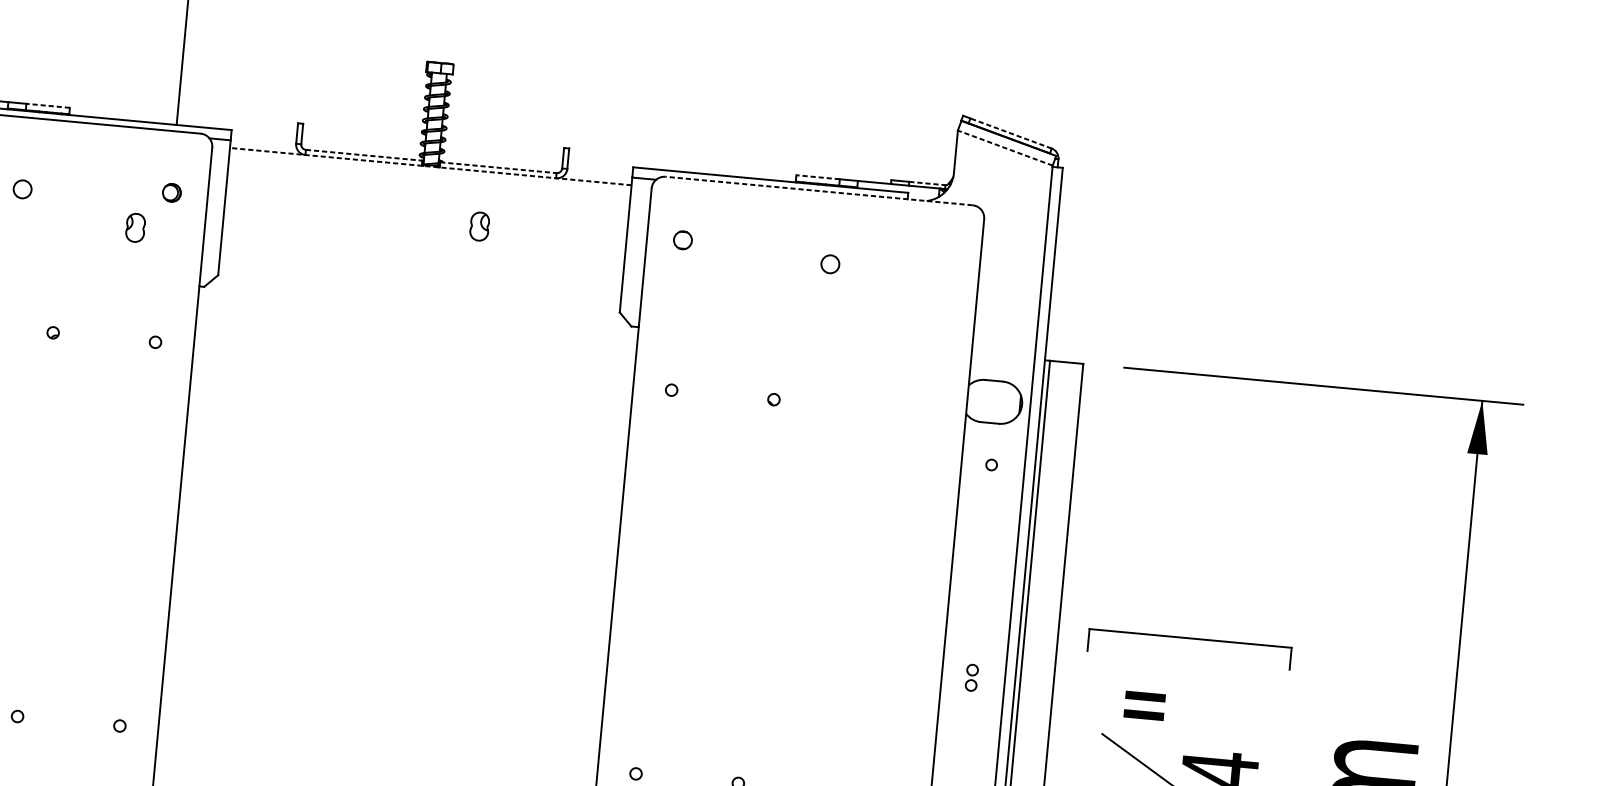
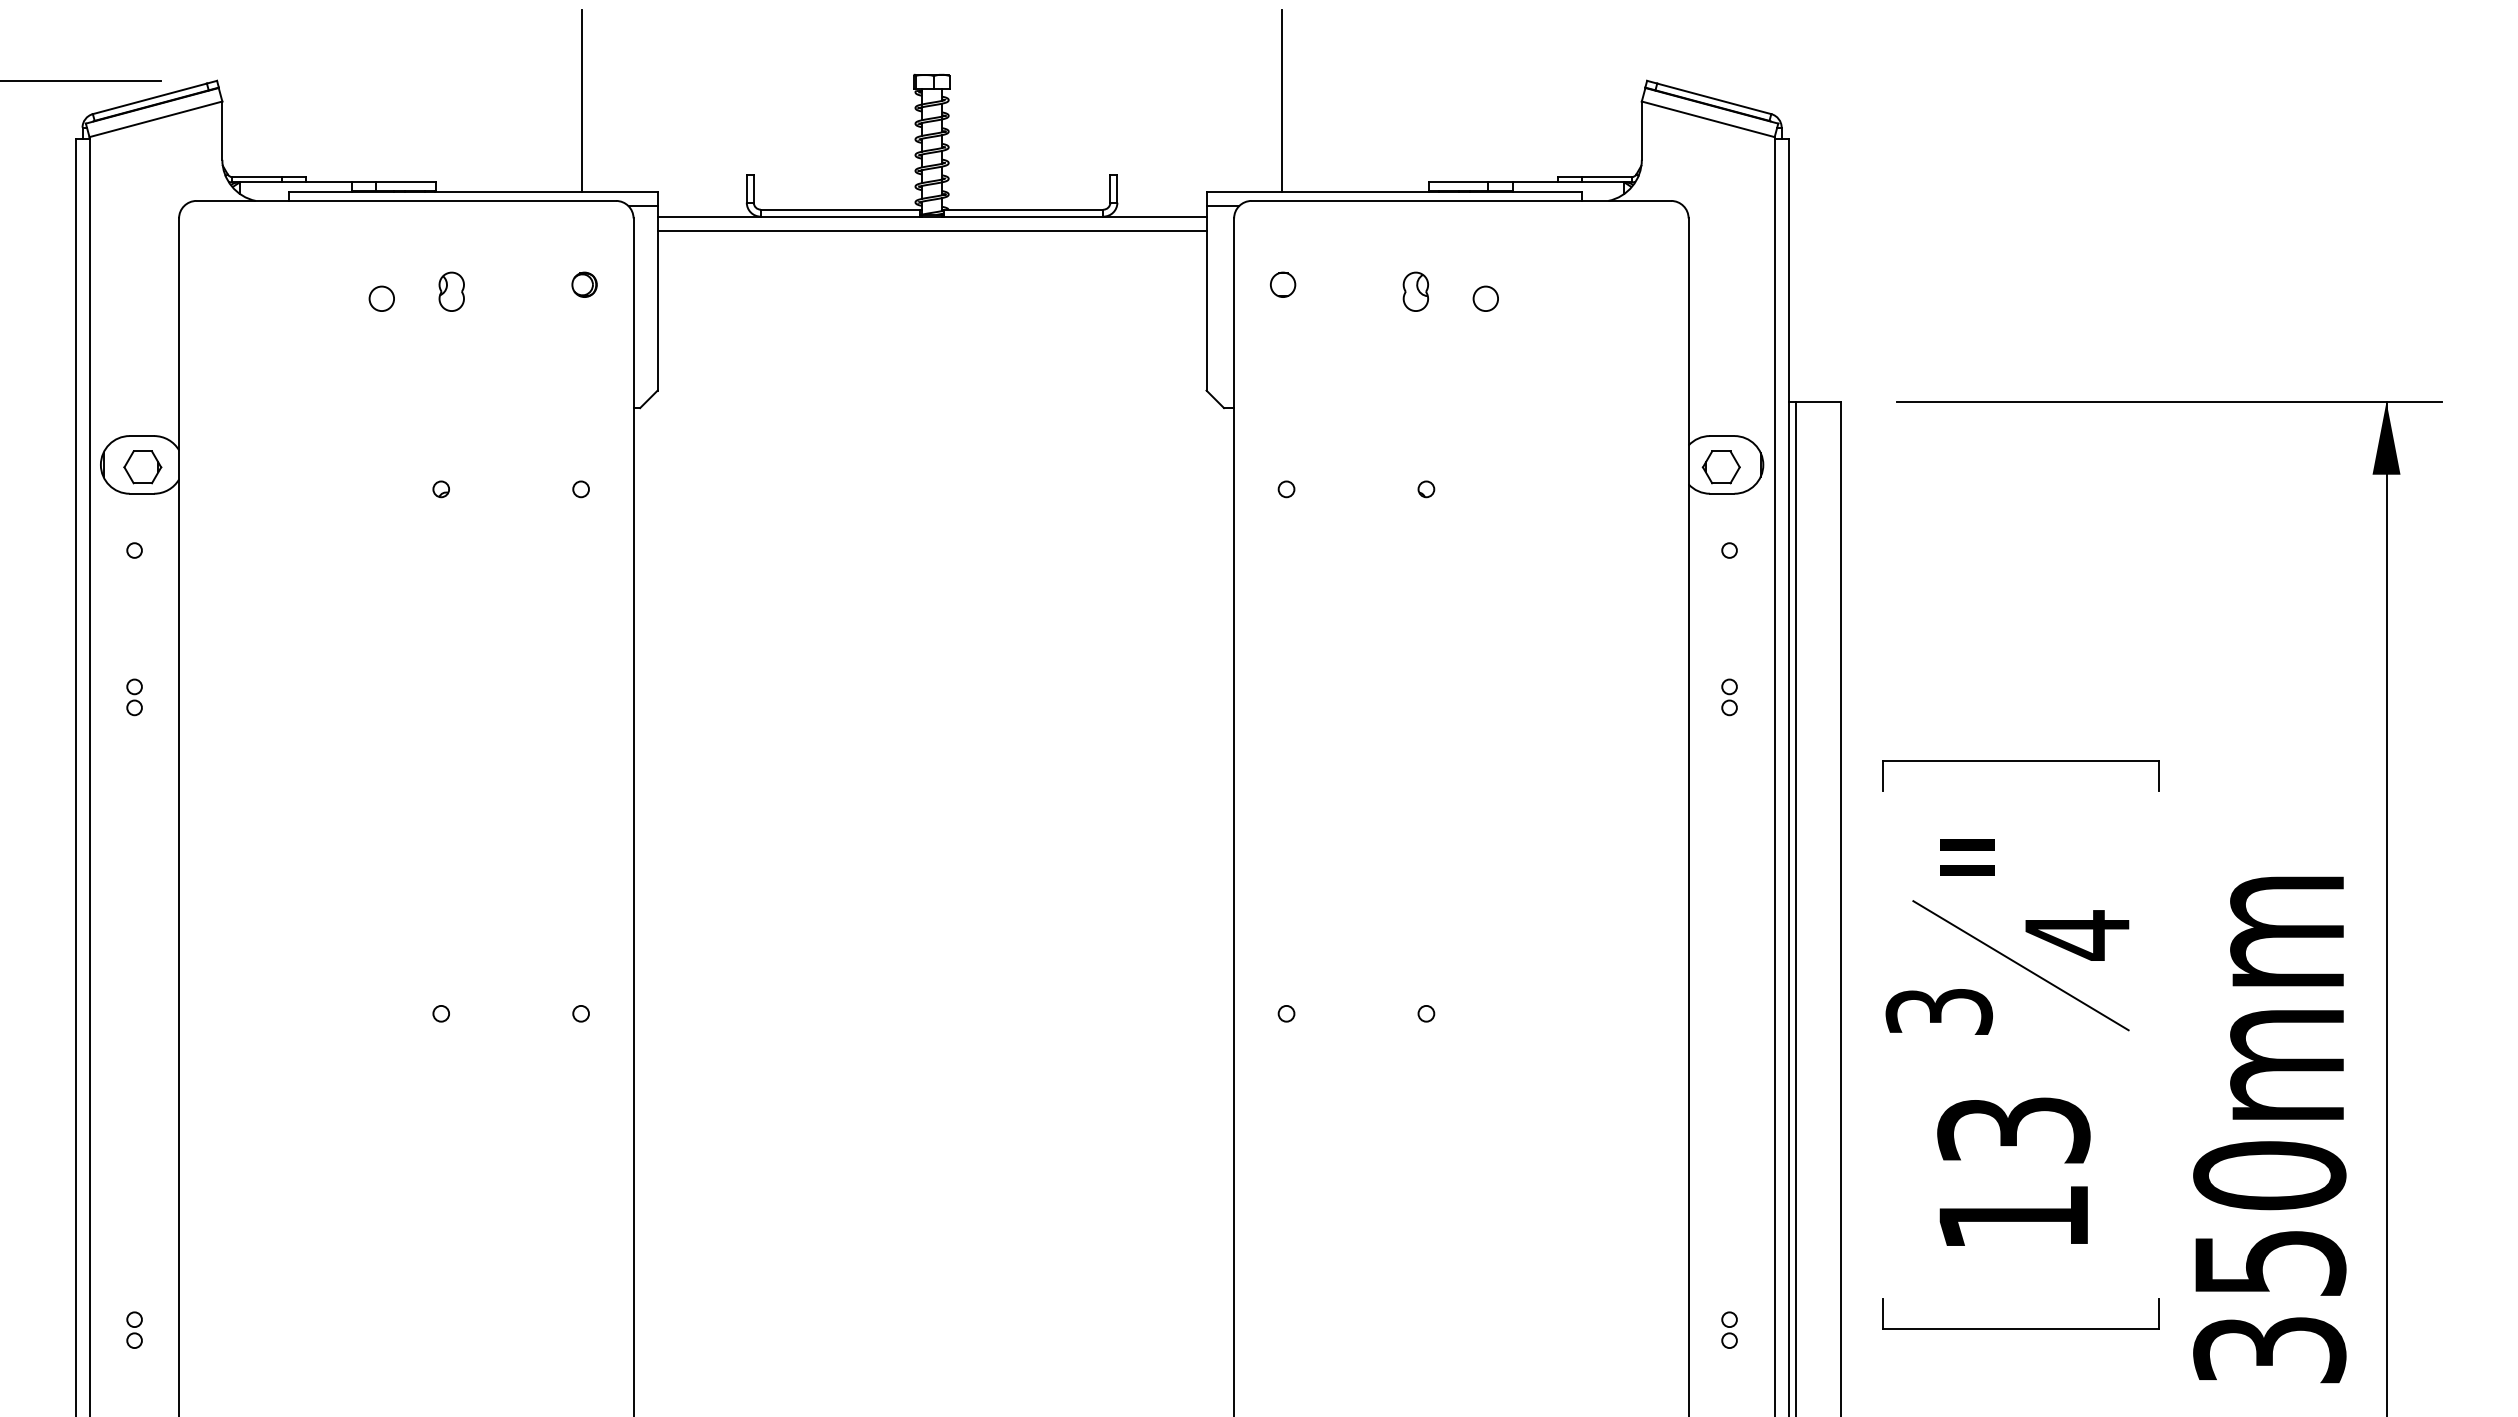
line: (47, 105) -> (405, 182), dashed -> solid
line: (694, 106) -> (1281, 101), added
line: (1010, 133) -> (1713, 98), dashed -> solid
line: (1005, 148) -> (1708, 119), dashed -> solid
line: (364, 155) -> (840, 209), dashed -> solid
line: (430, 166) -> (931, 216), dashed -> solid
line: (498, 167) -> (1023, 209), dashed -> solid
line: (429, 176) -> (931, 230), added
line: (818, 177) -> (1458, 182), dashed -> solid
line: (927, 183) -> (1607, 177), dashed -> solid
line: (819, 190) -> (1461, 200), dashed -> solid
part: (479, 226) -> (1415, 291), moved
part: (135, 227) -> (451, 291), moved
part: (990, 403) -> (1720, 467), added
part: (971, 677) -> (1729, 697), moved

